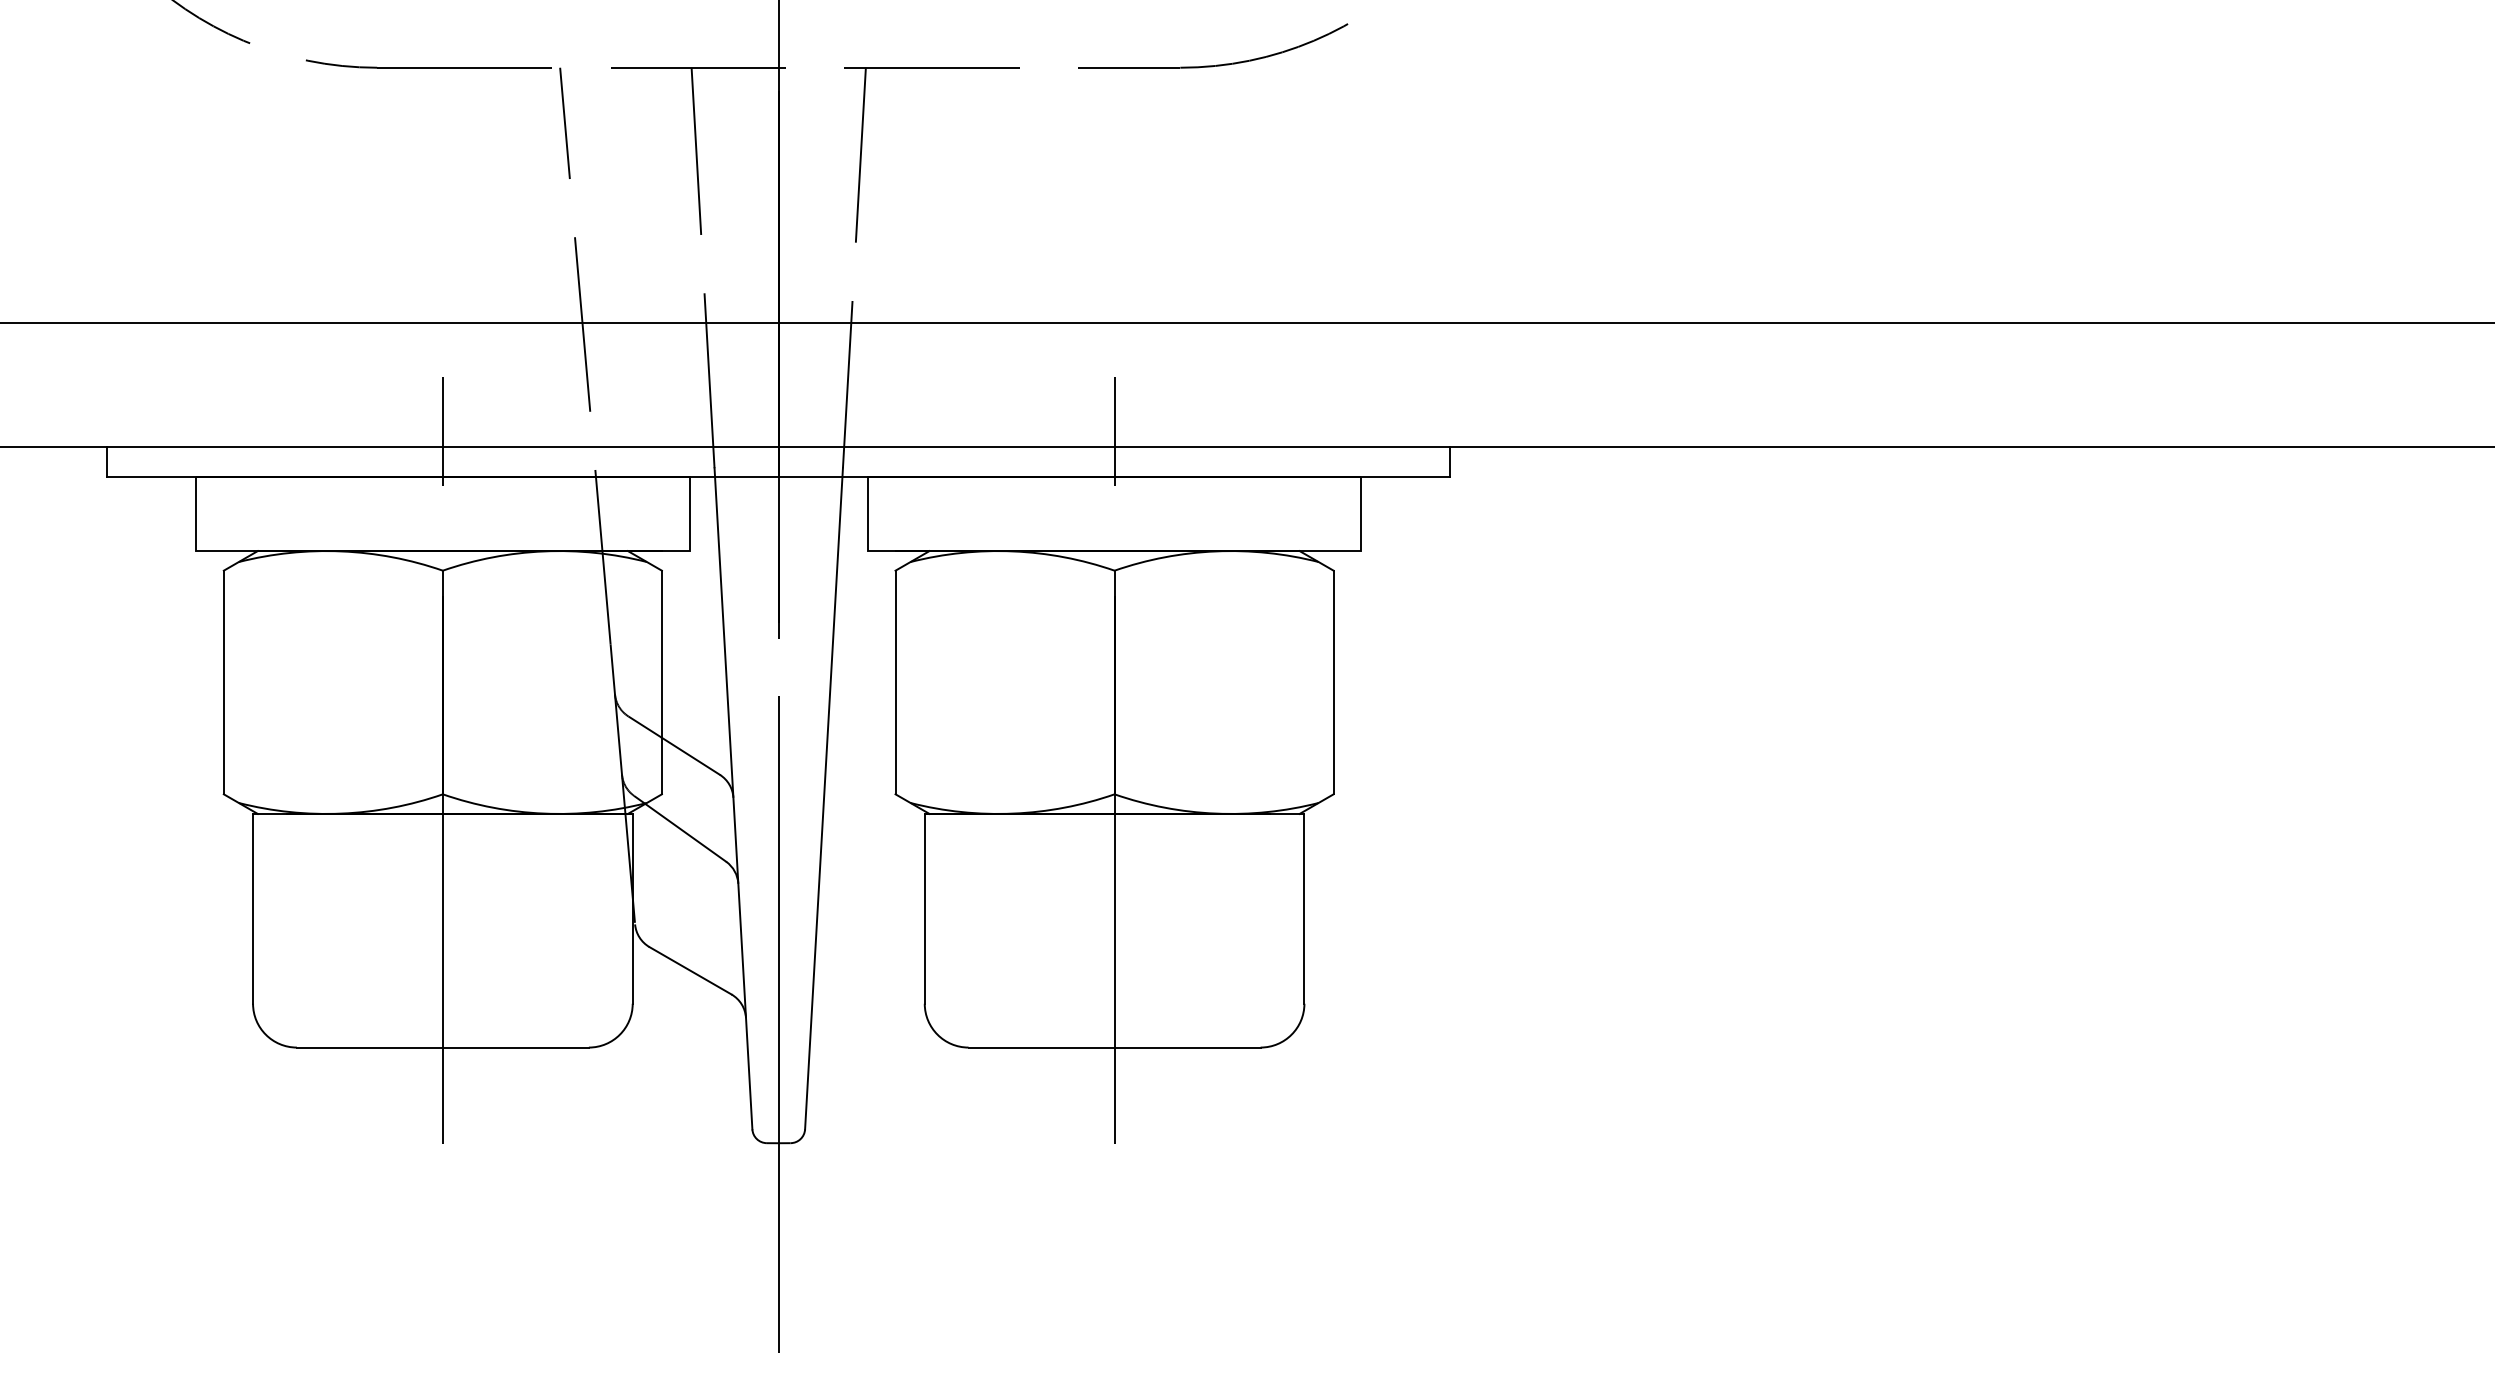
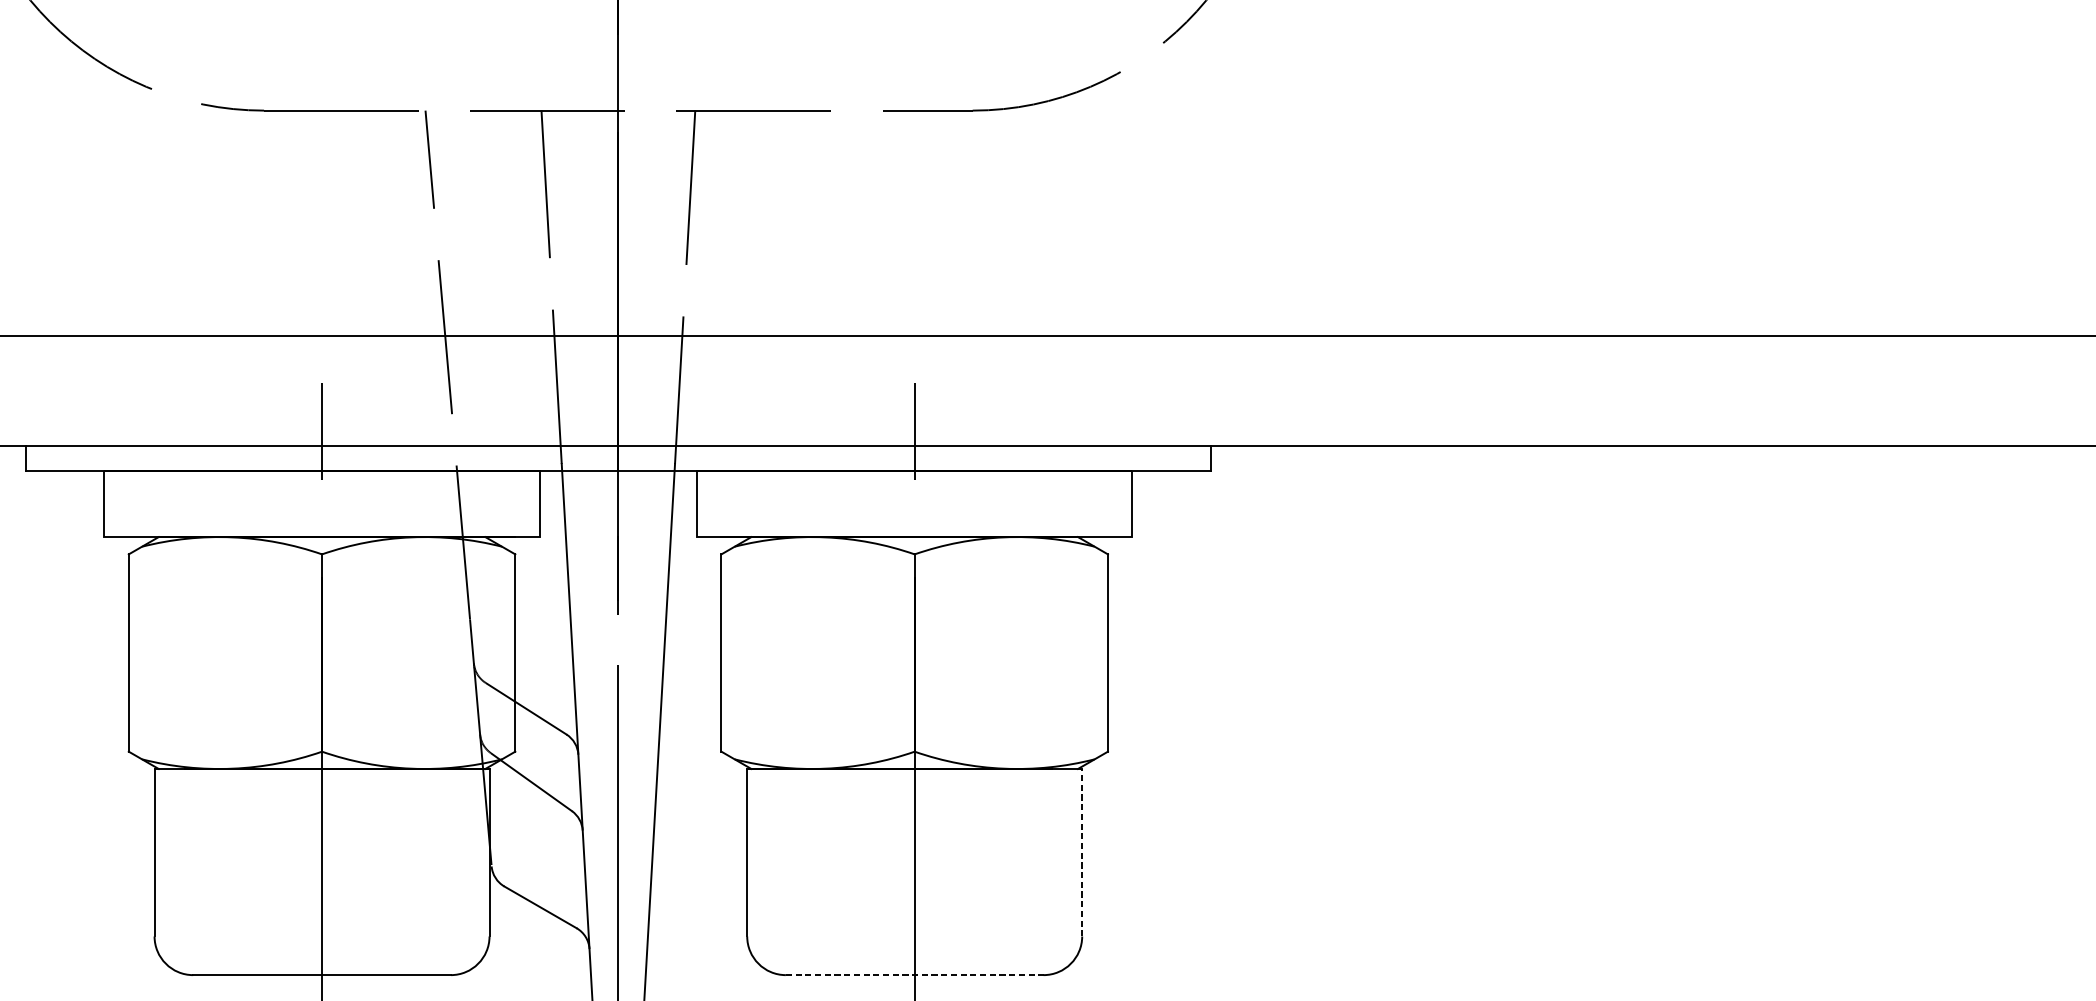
line: (1304, 908) -> (1082, 852), solid -> dashed
line: (1115, 1047) -> (915, 975), solid -> dashed

